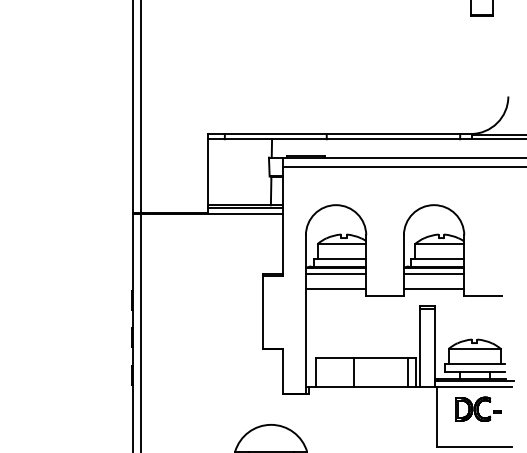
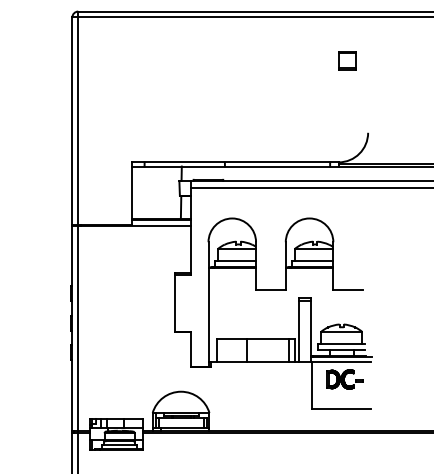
line: (336, 273) -> (232, 272), removed
line: (433, 273) -> (309, 272), removed
line: (336, 288) -> (232, 284), removed
line: (433, 288) -> (309, 284), removed

